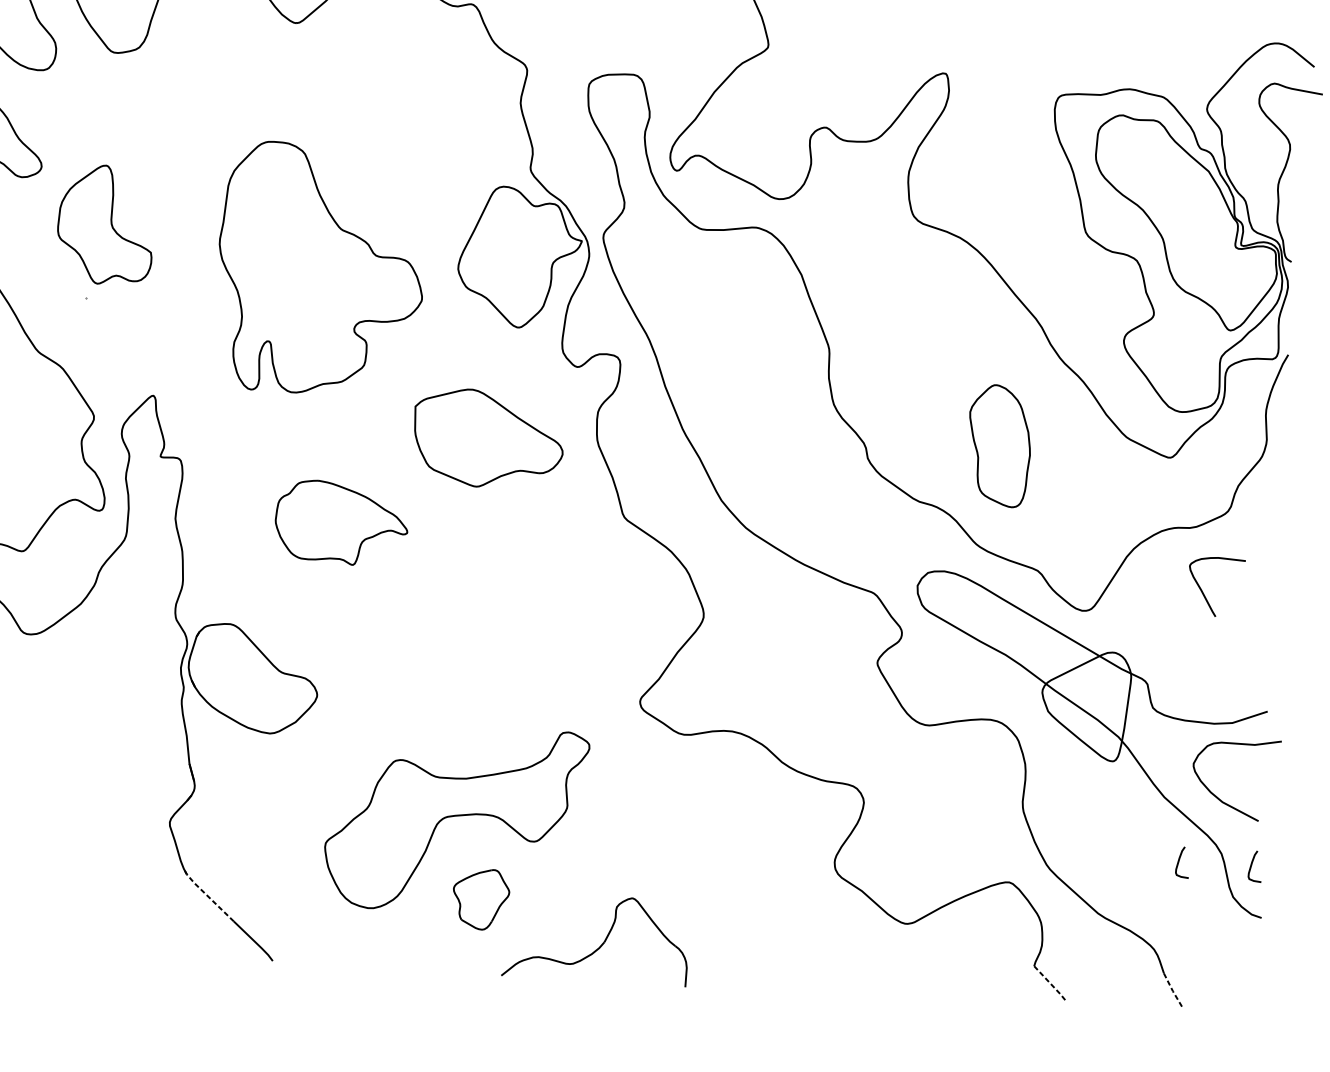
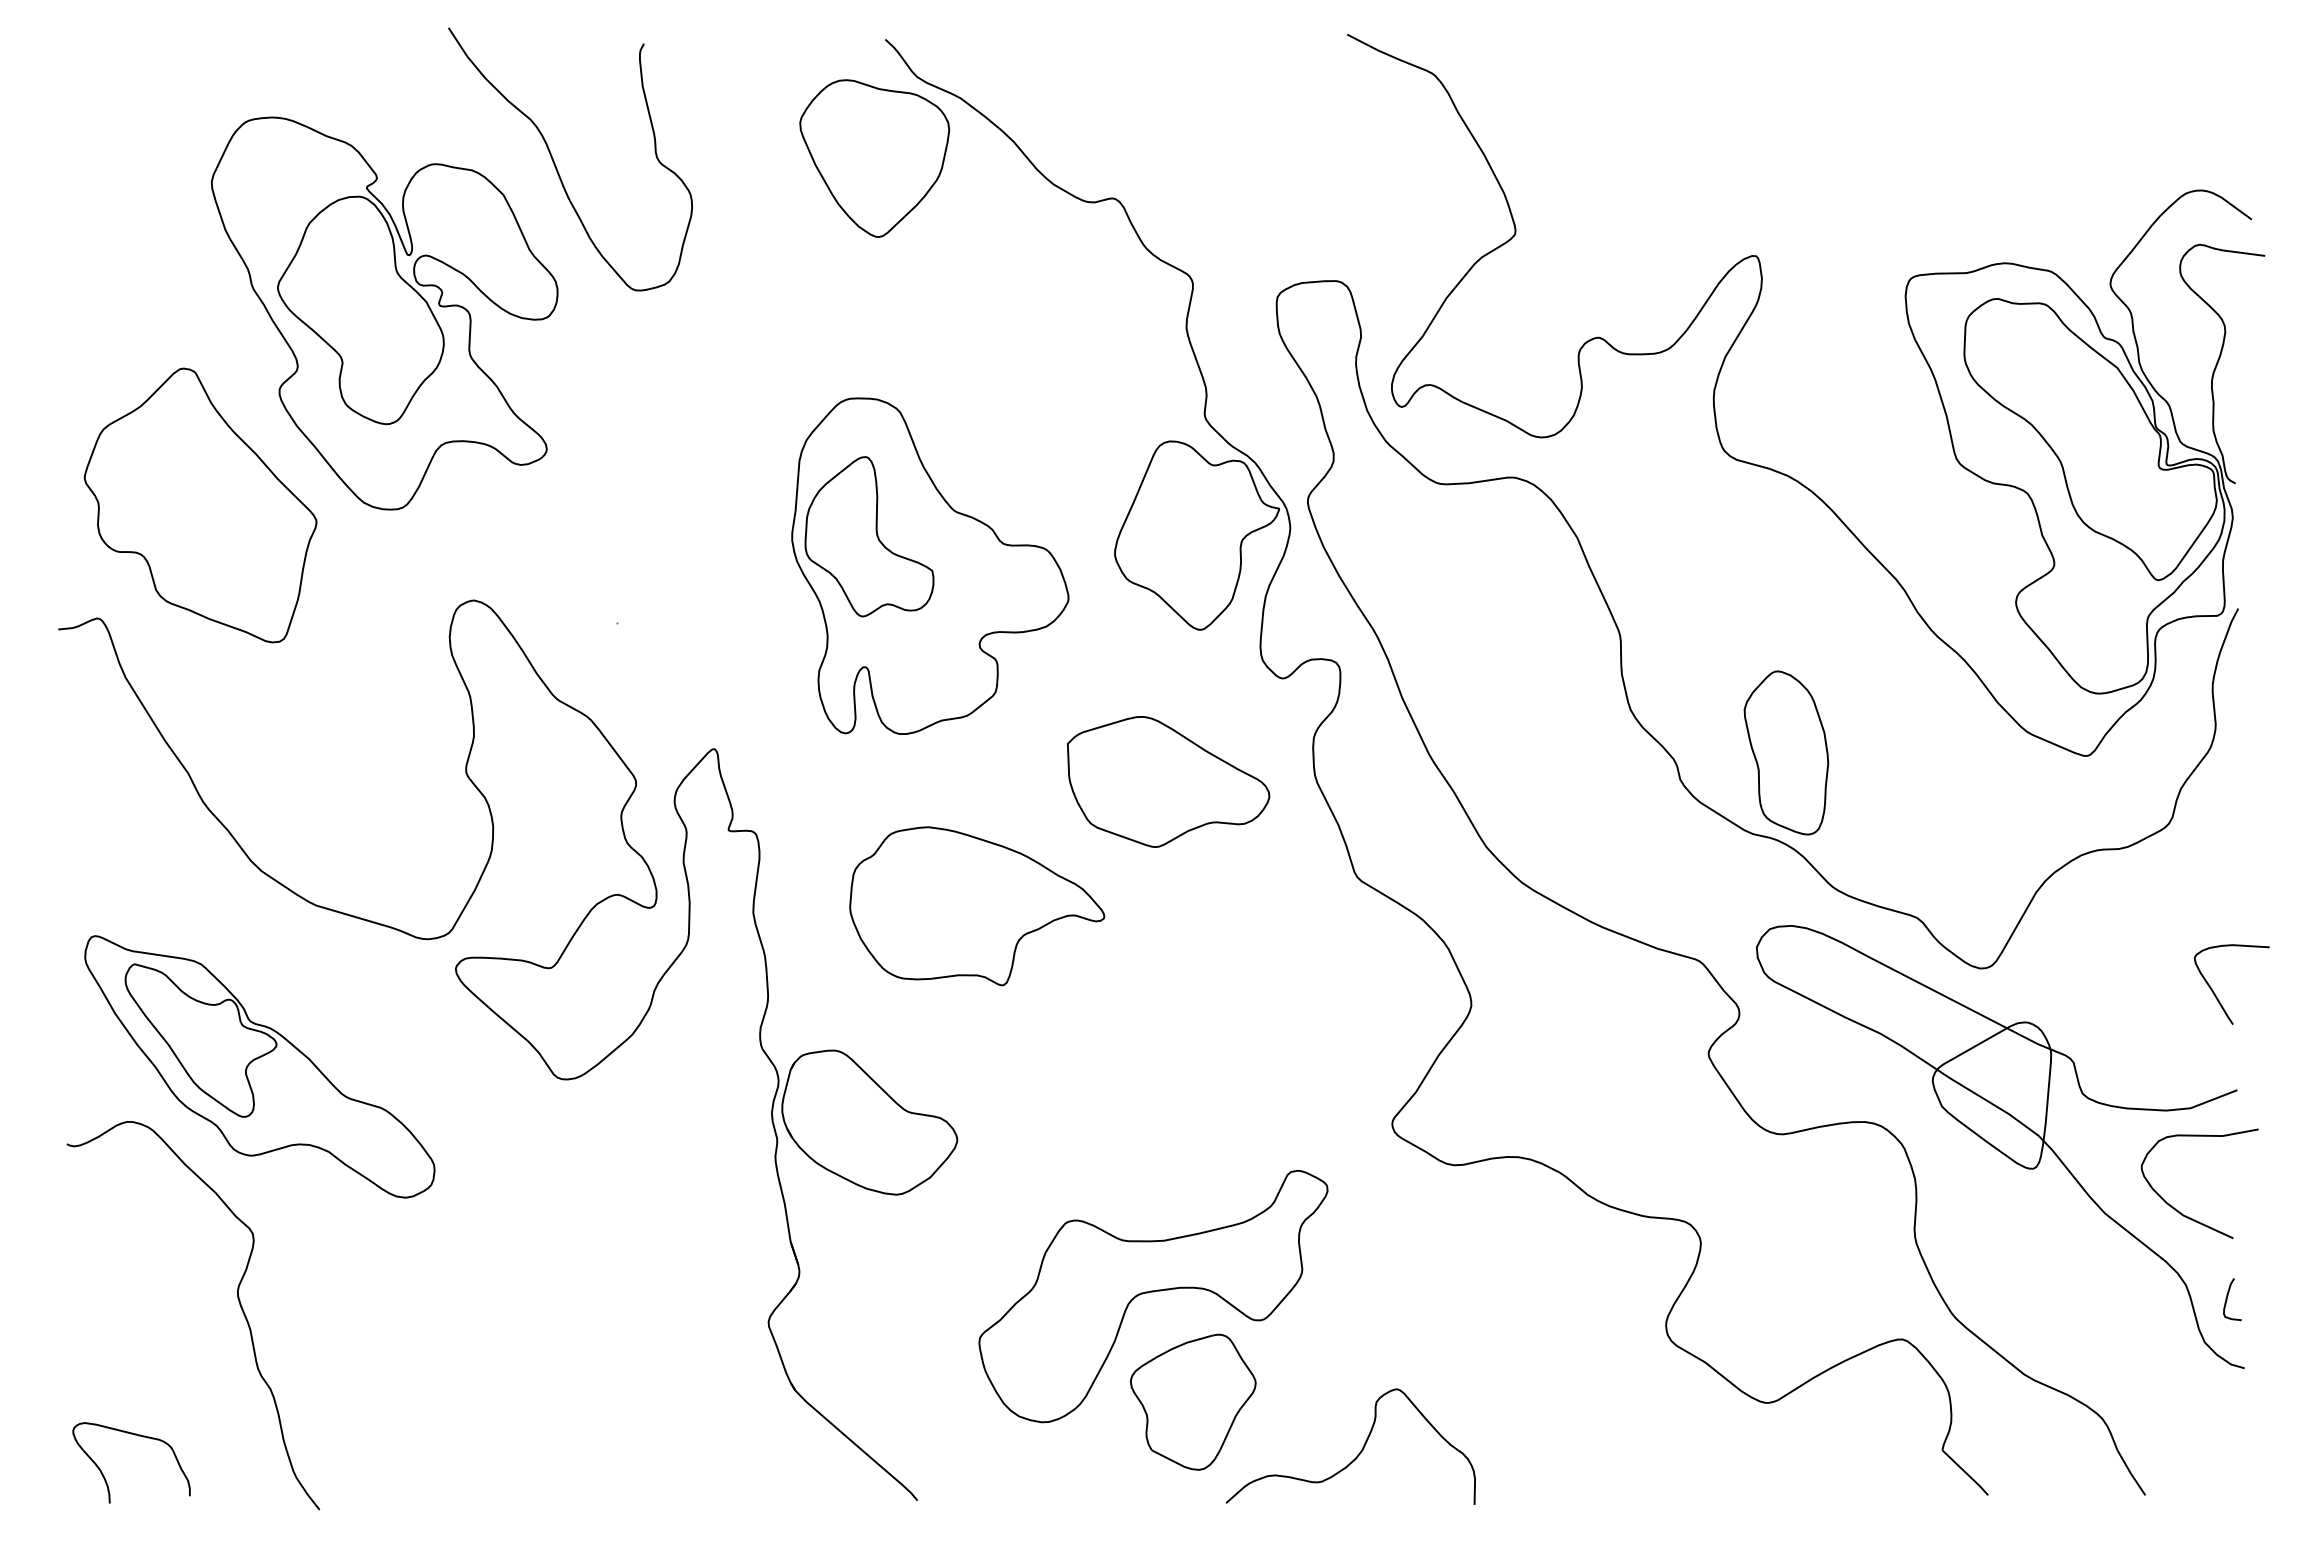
part: (105, 224) -> (869, 536), moved
part: (999, 445) -> (1786, 752), moved
part: (341, 523) -> (977, 906), size x1.43
curve: (1203, 593) -> (2215, 993), moved
curve: (1179, 860) -> (2130, 1296), removed
line: (207, 895) -> (824, 1417), dashed -> solid
part: (480, 898) -> (1192, 1401), size x1.67
line: (1051, 984) -> (1966, 1473), dashed -> solid
line: (1172, 991) -> (2130, 1473), dashed -> solid

